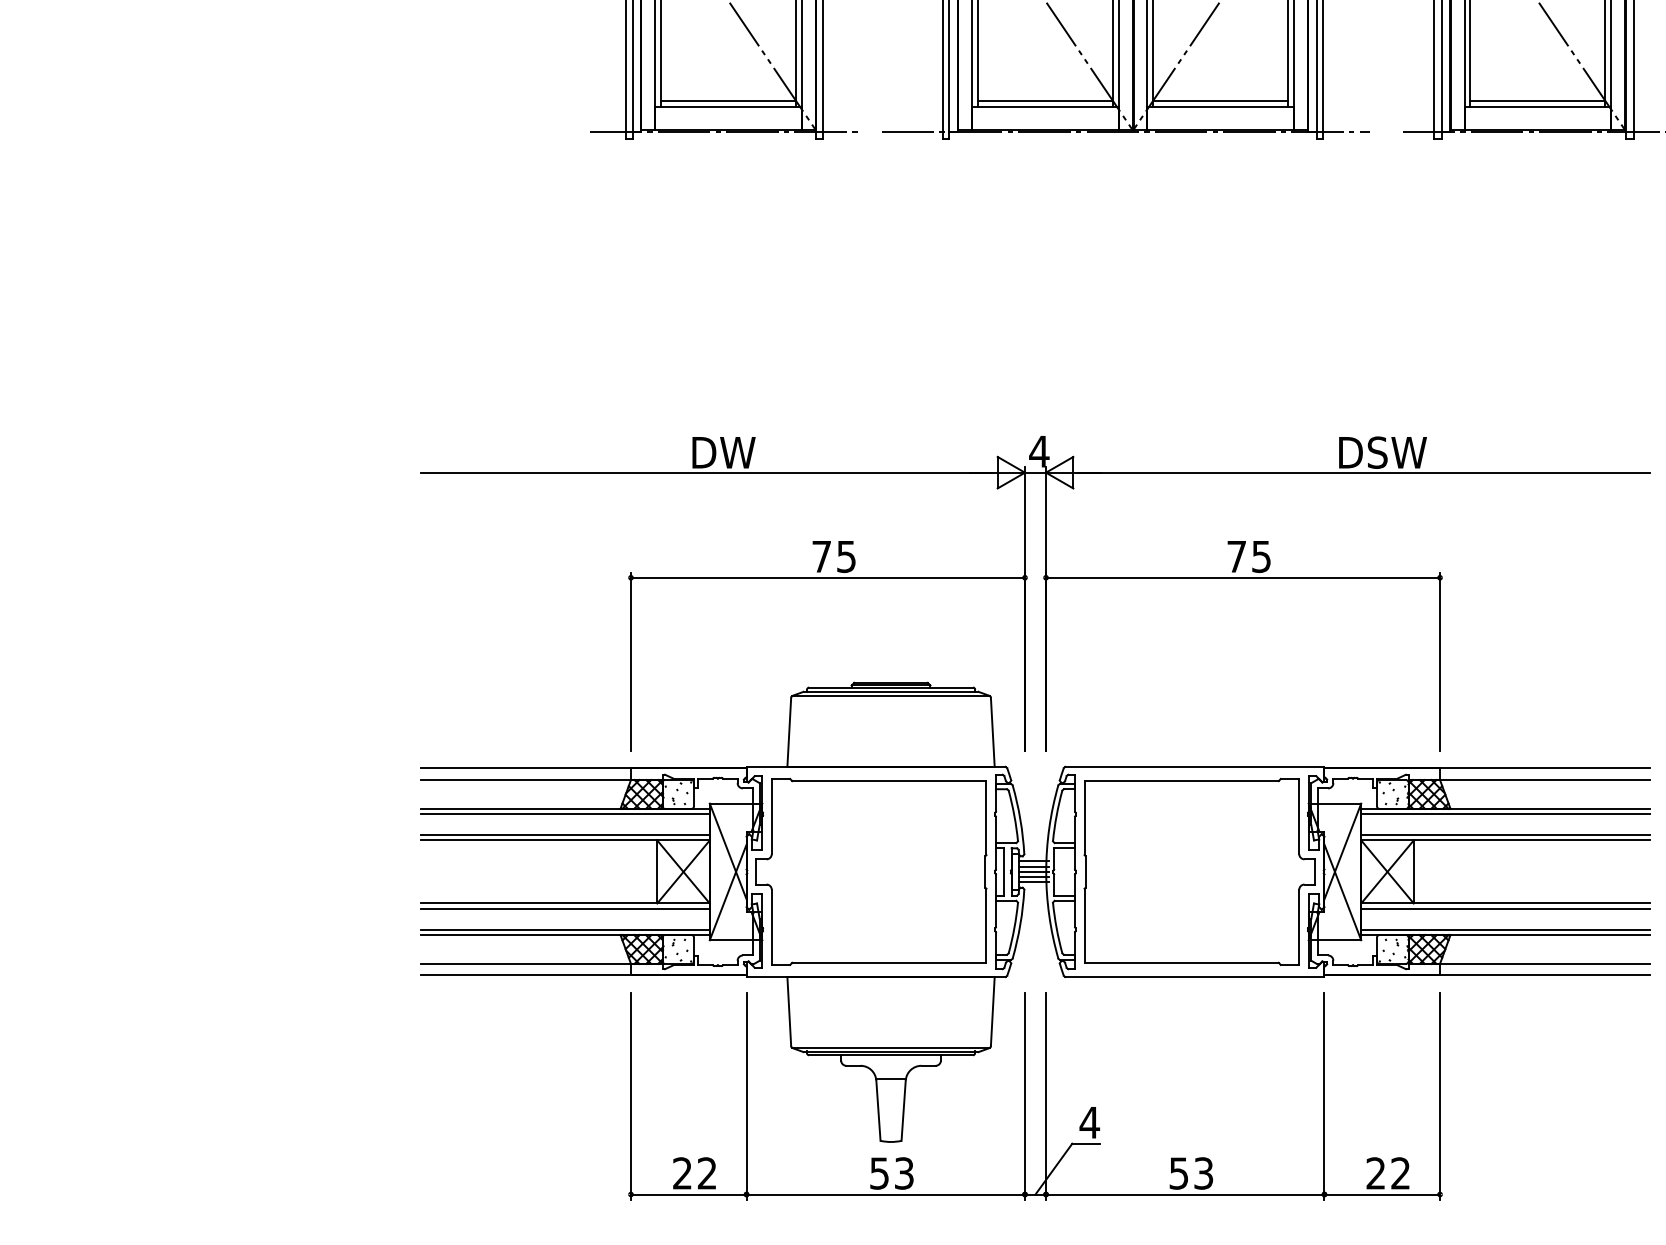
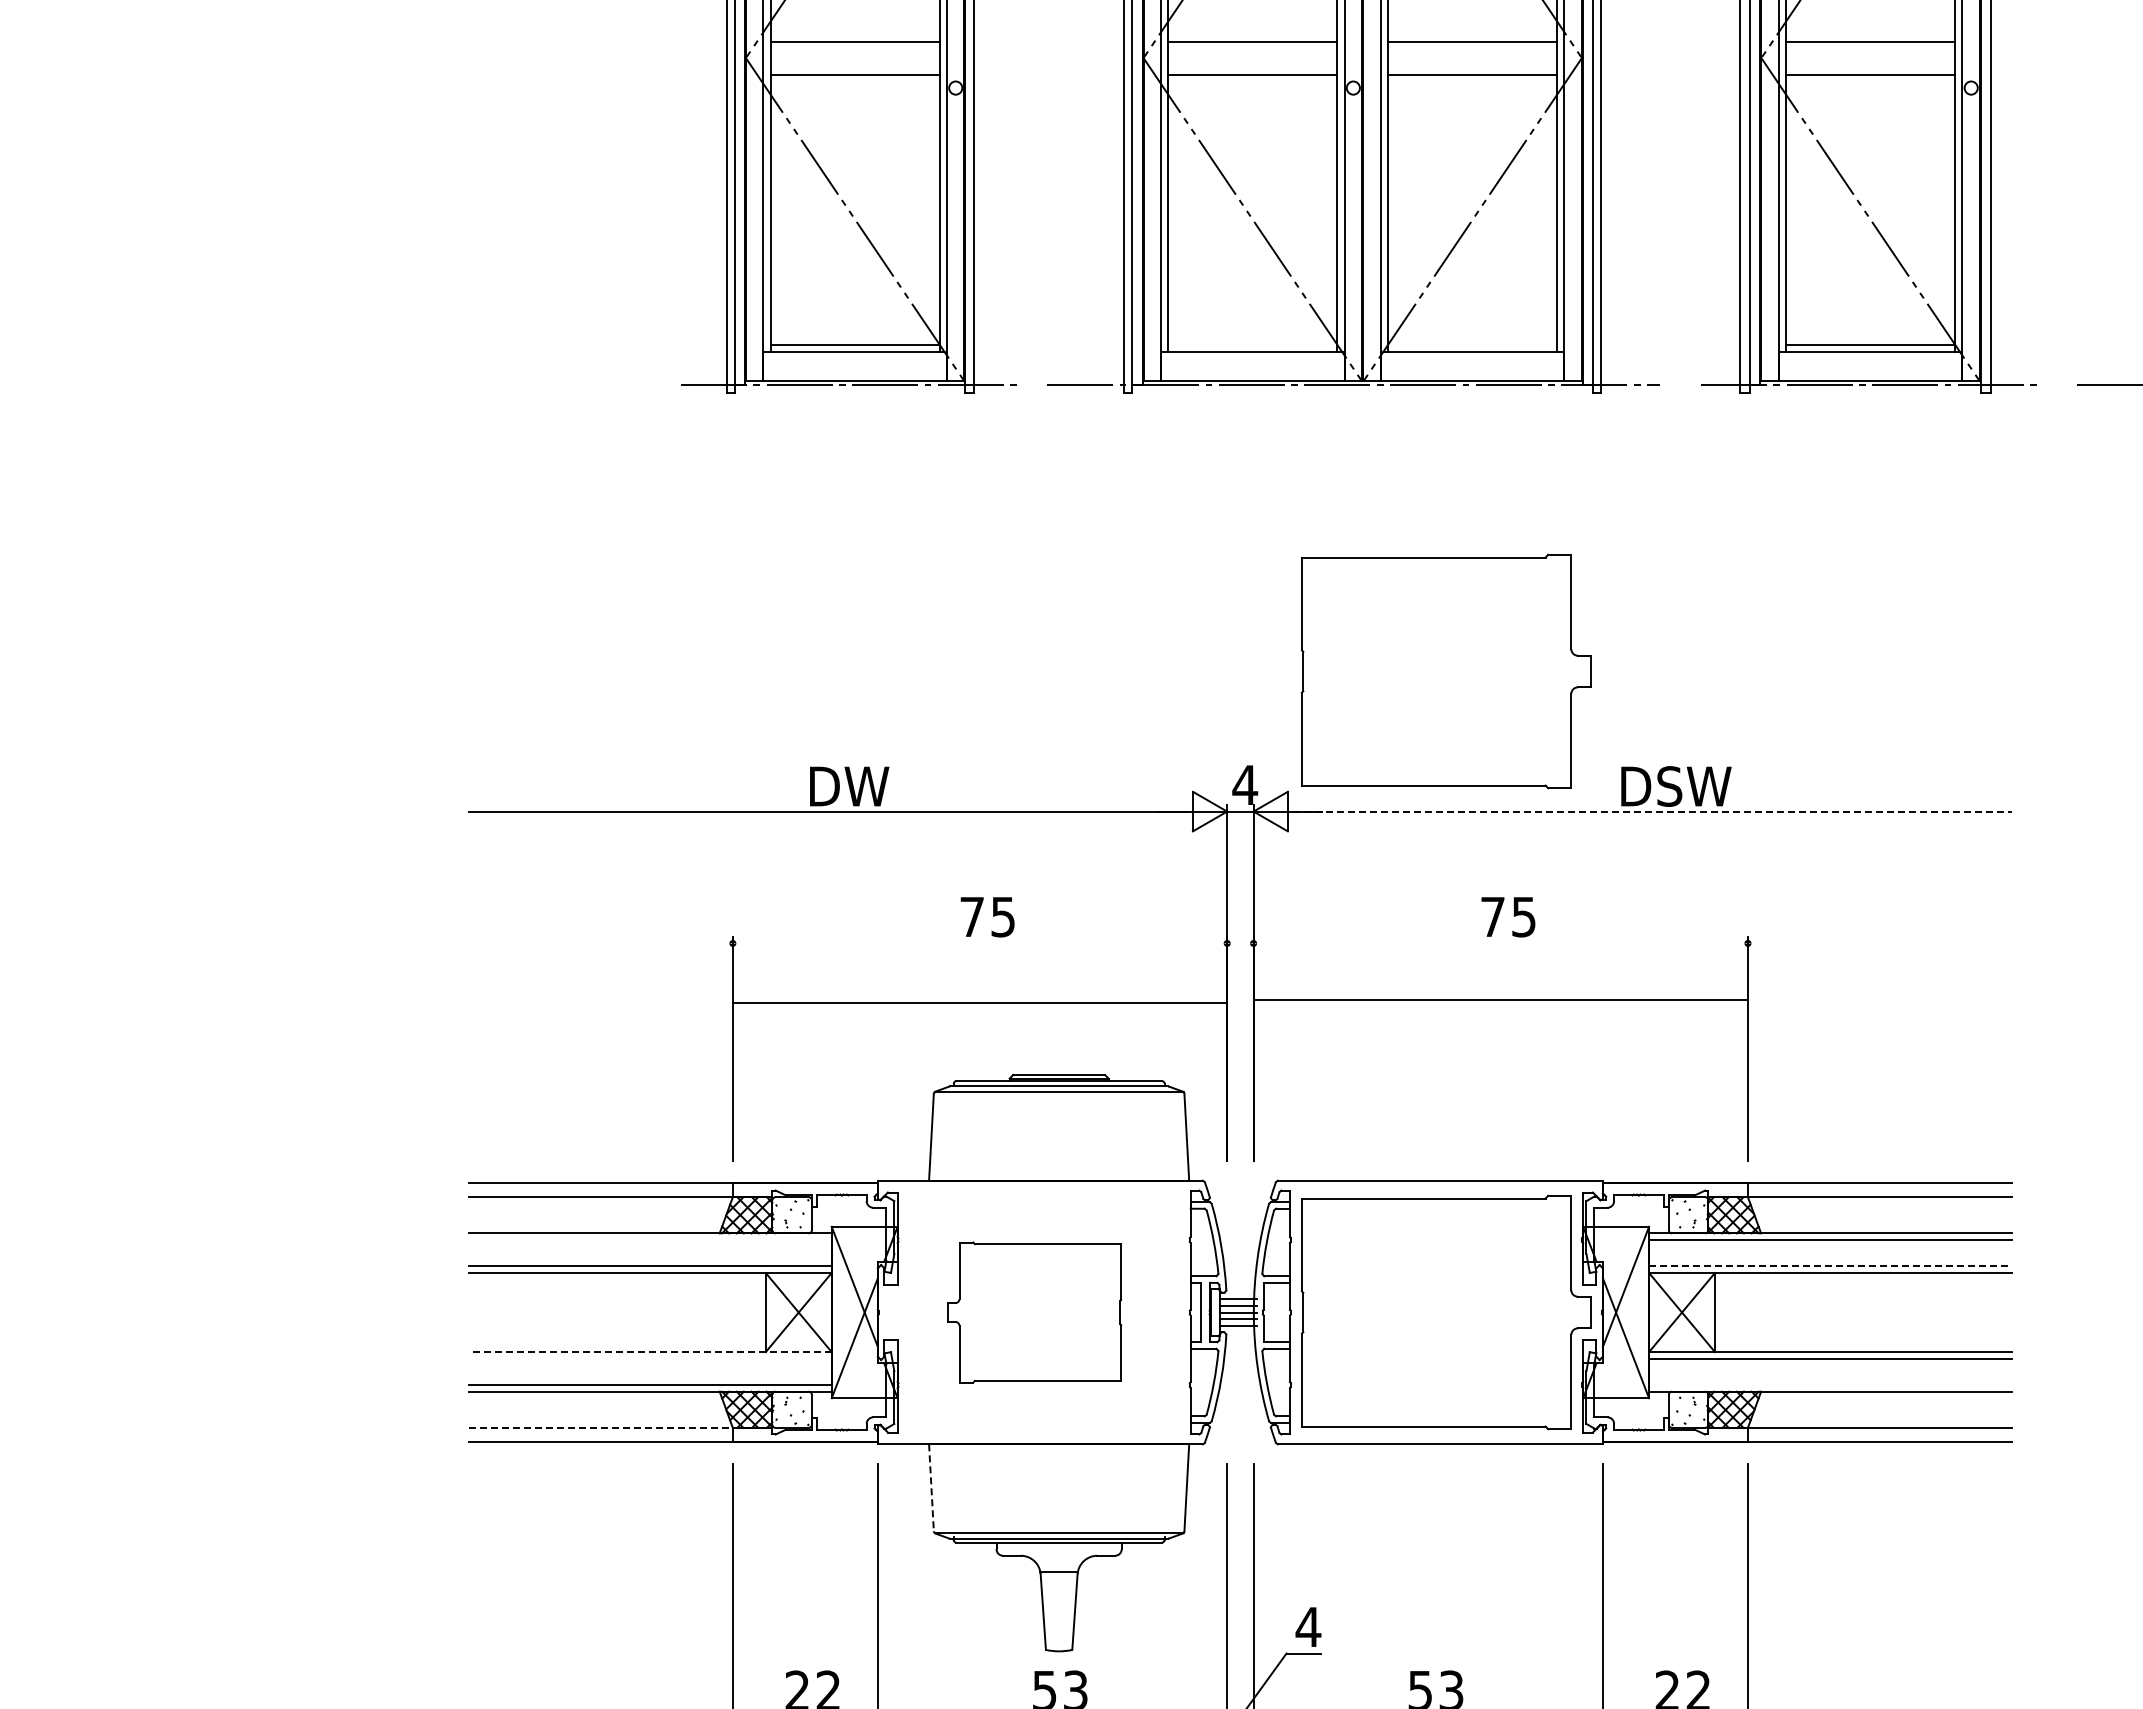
line: (1045, 101) -> (1252, 345), removed
line: (1220, 101) -> (1472, 345), removed
part: (1198, 361) -> (1445, 671), added
line: (1363, 472) -> (1652, 811), solid -> dashed
line: (827, 577) -> (979, 1003), moved
line: (1242, 577) -> (1500, 1000), moved
line: (565, 814) -> (650, 1240), removed
line: (1505, 835) -> (1830, 1266), solid -> dashed
part: (871, 871) -> (1034, 1312), size x0.6
line: (564, 903) -> (649, 1352), solid -> dashed
line: (565, 908) -> (650, 1358), removed
line: (1505, 930) -> (1830, 1385), removed
line: (526, 963) -> (601, 1427), solid -> dashed
line: (789, 1012) -> (931, 1488), solid -> dashed

